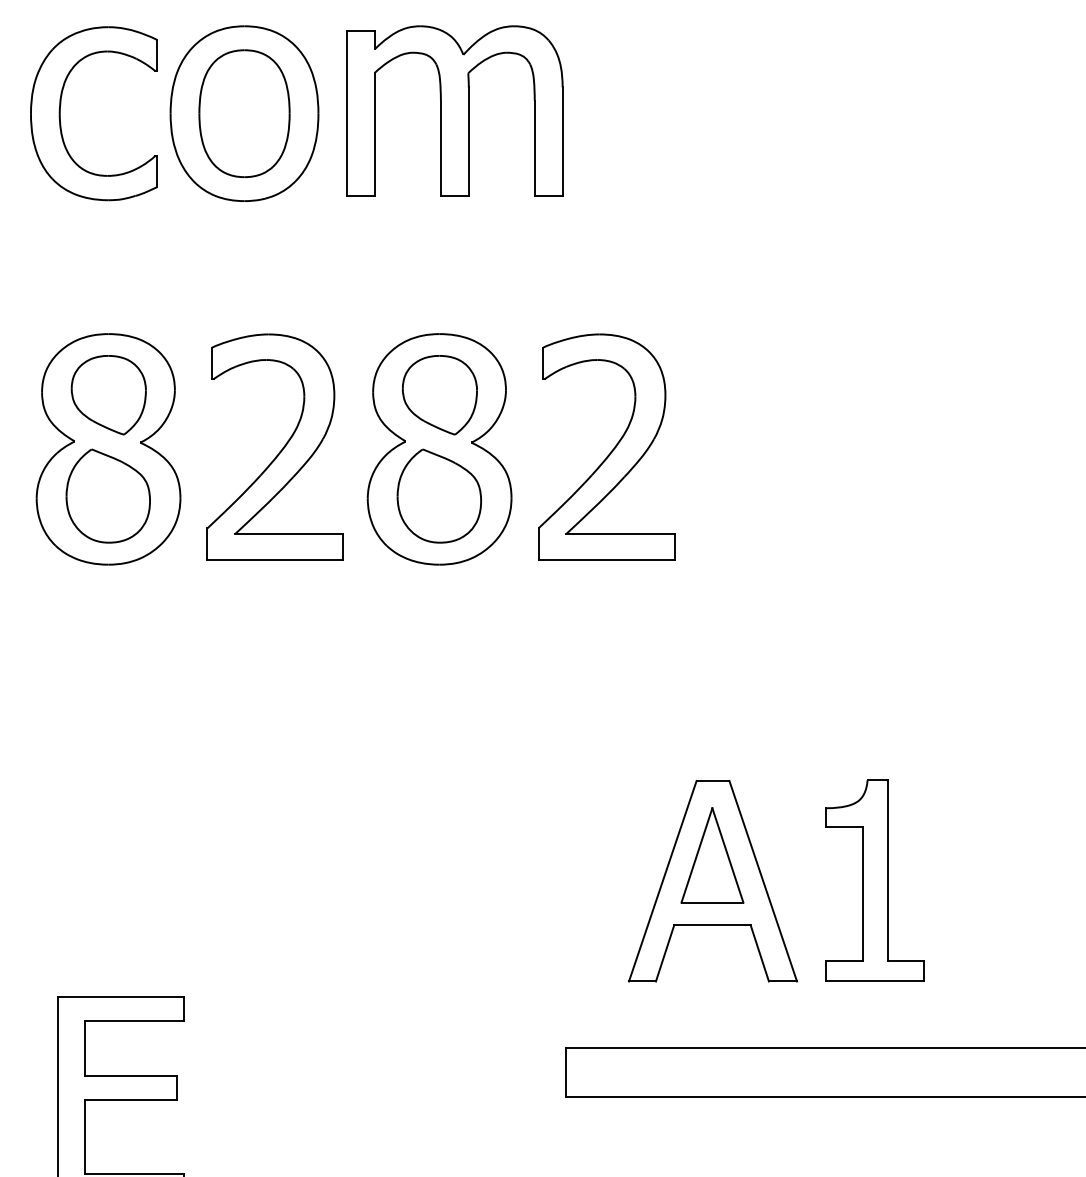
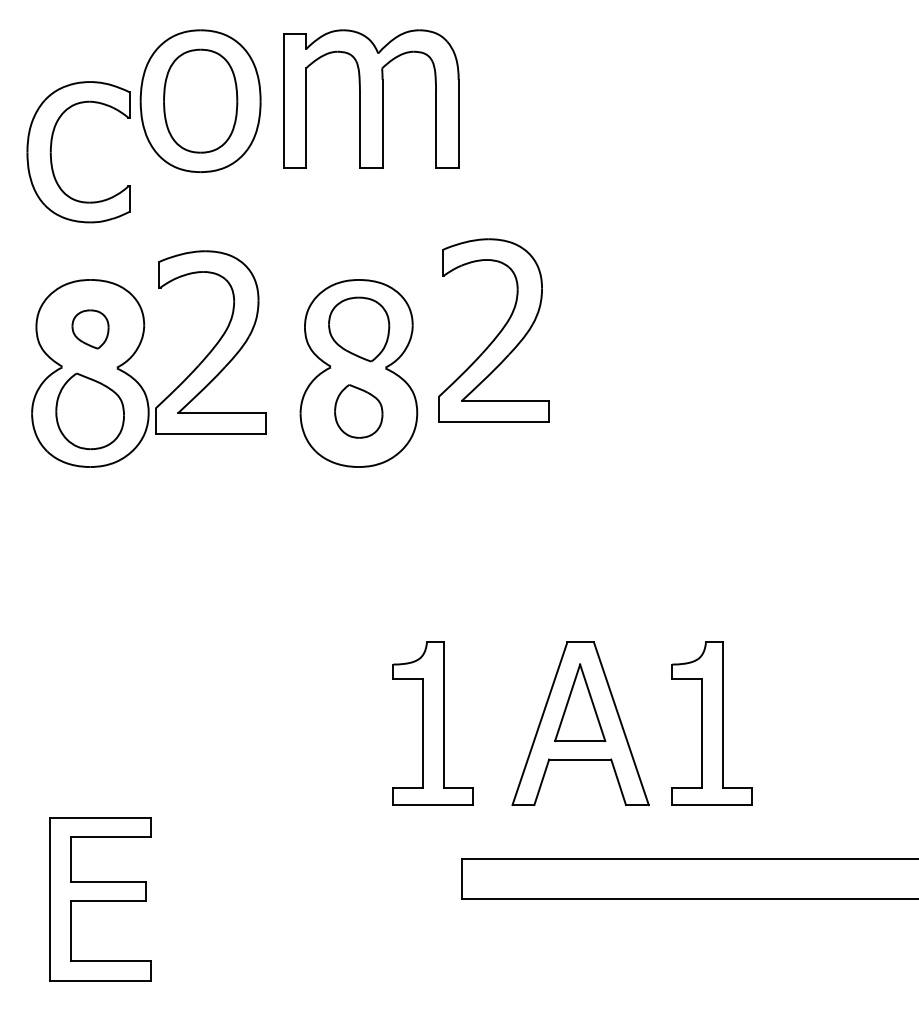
part: (60, 114) -> (51, 152), moved
part: (108, 395) -> (90, 329), size x0.6
part: (275, 446) -> (210, 342), moved
part: (605, 446) -> (493, 330), moved
part: (439, 496) -> (358, 411), size x0.7
part: (530, 880) -> (432, 723), added

